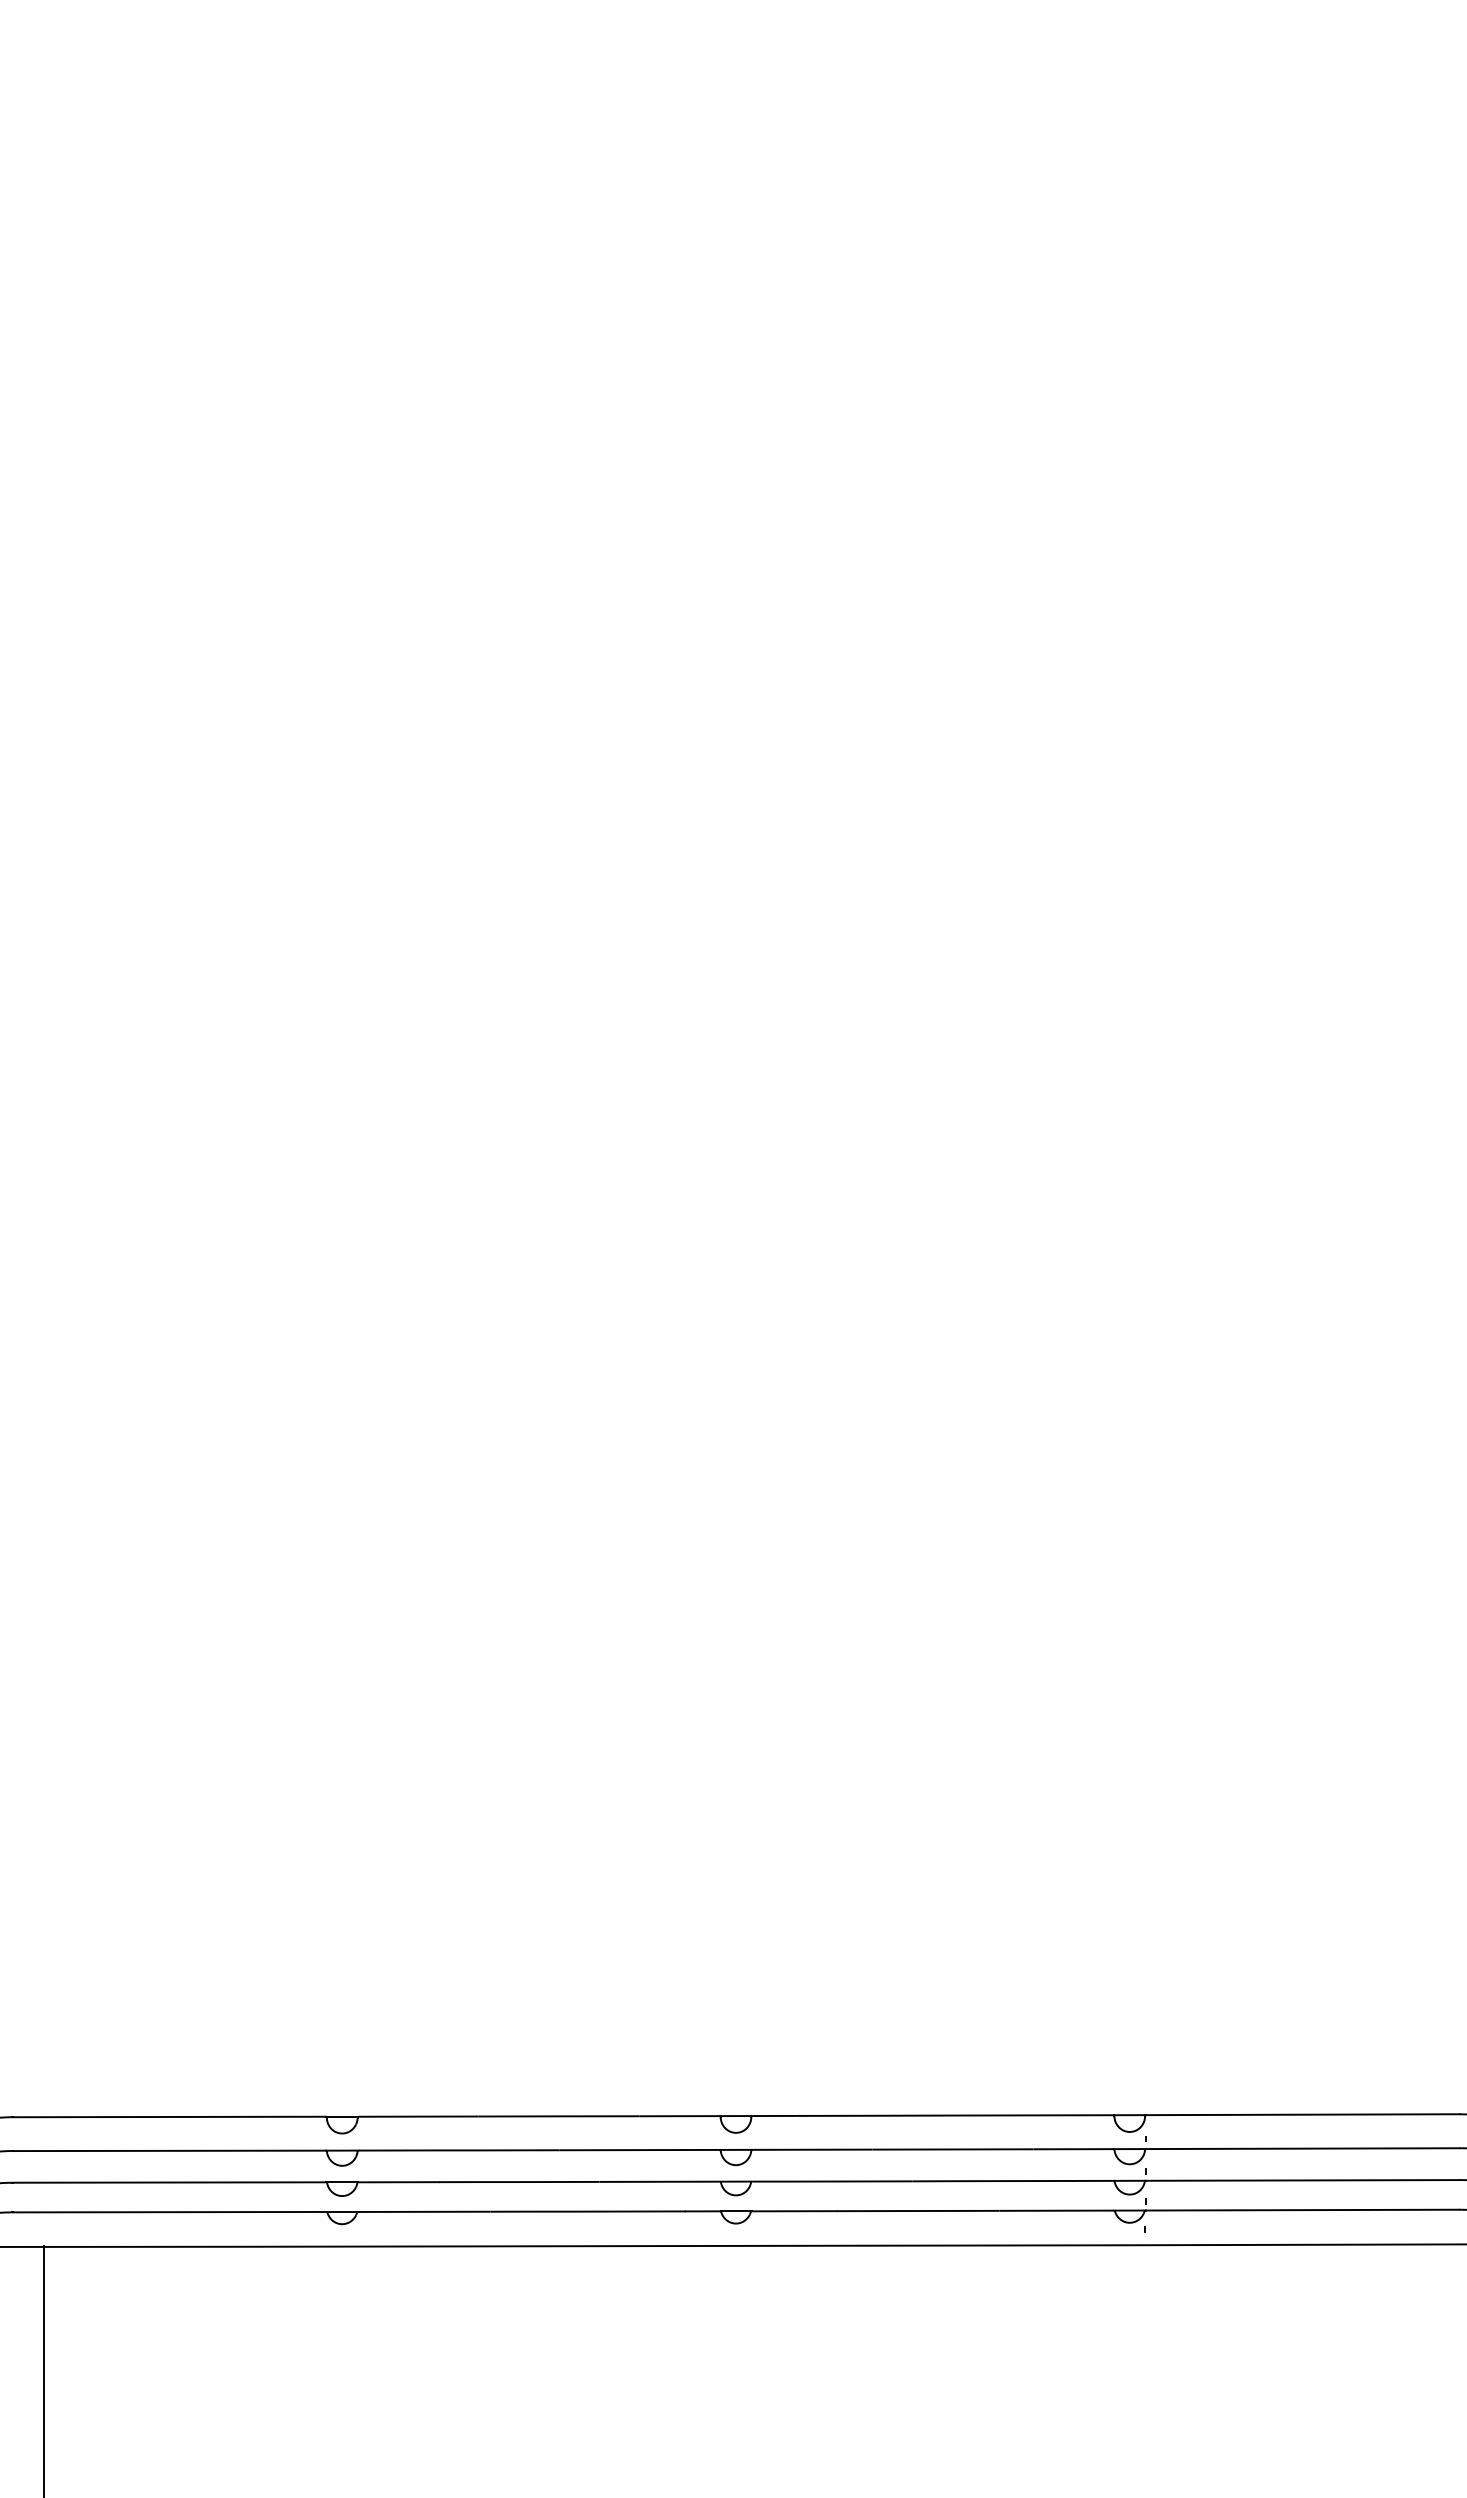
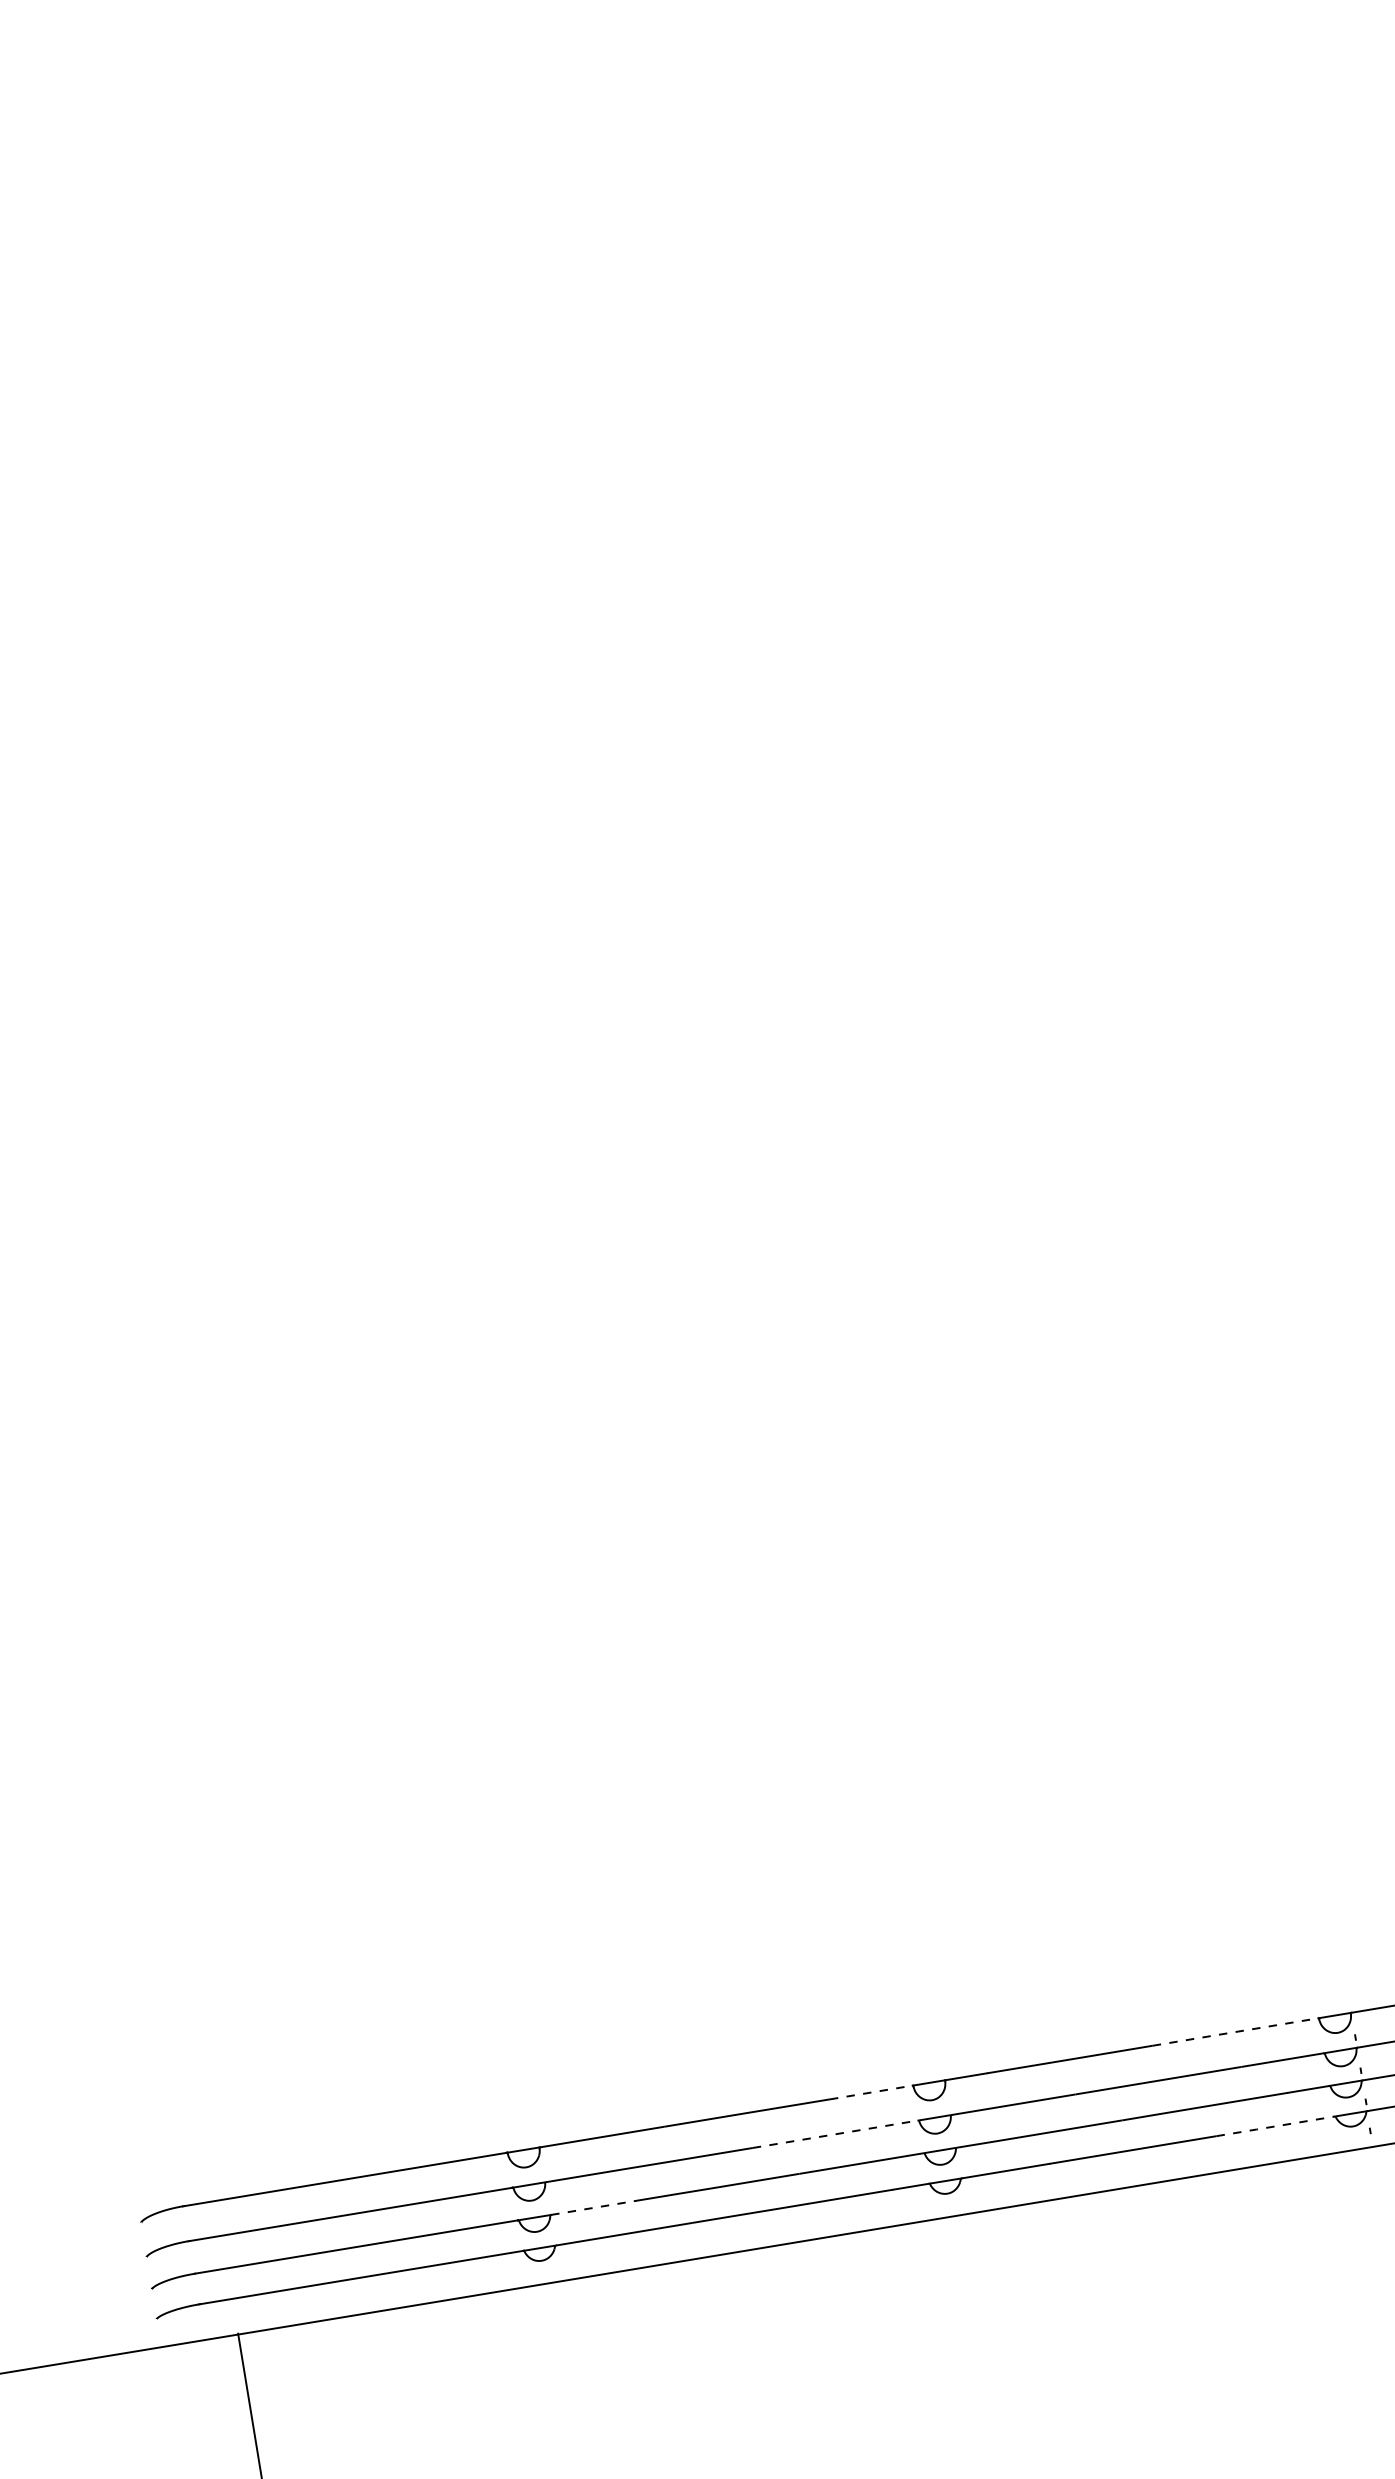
line: (1033, 2115) -> (1235, 2032), solid -> dashed
line: (679, 2116) -> (871, 2092), solid -> dashed
line: (639, 2150) -> (835, 2134), solid -> dashed
line: (398, 2182) -> (592, 2208), solid -> dashed
line: (1056, 2210) -> (1275, 2126), solid -> dashed

